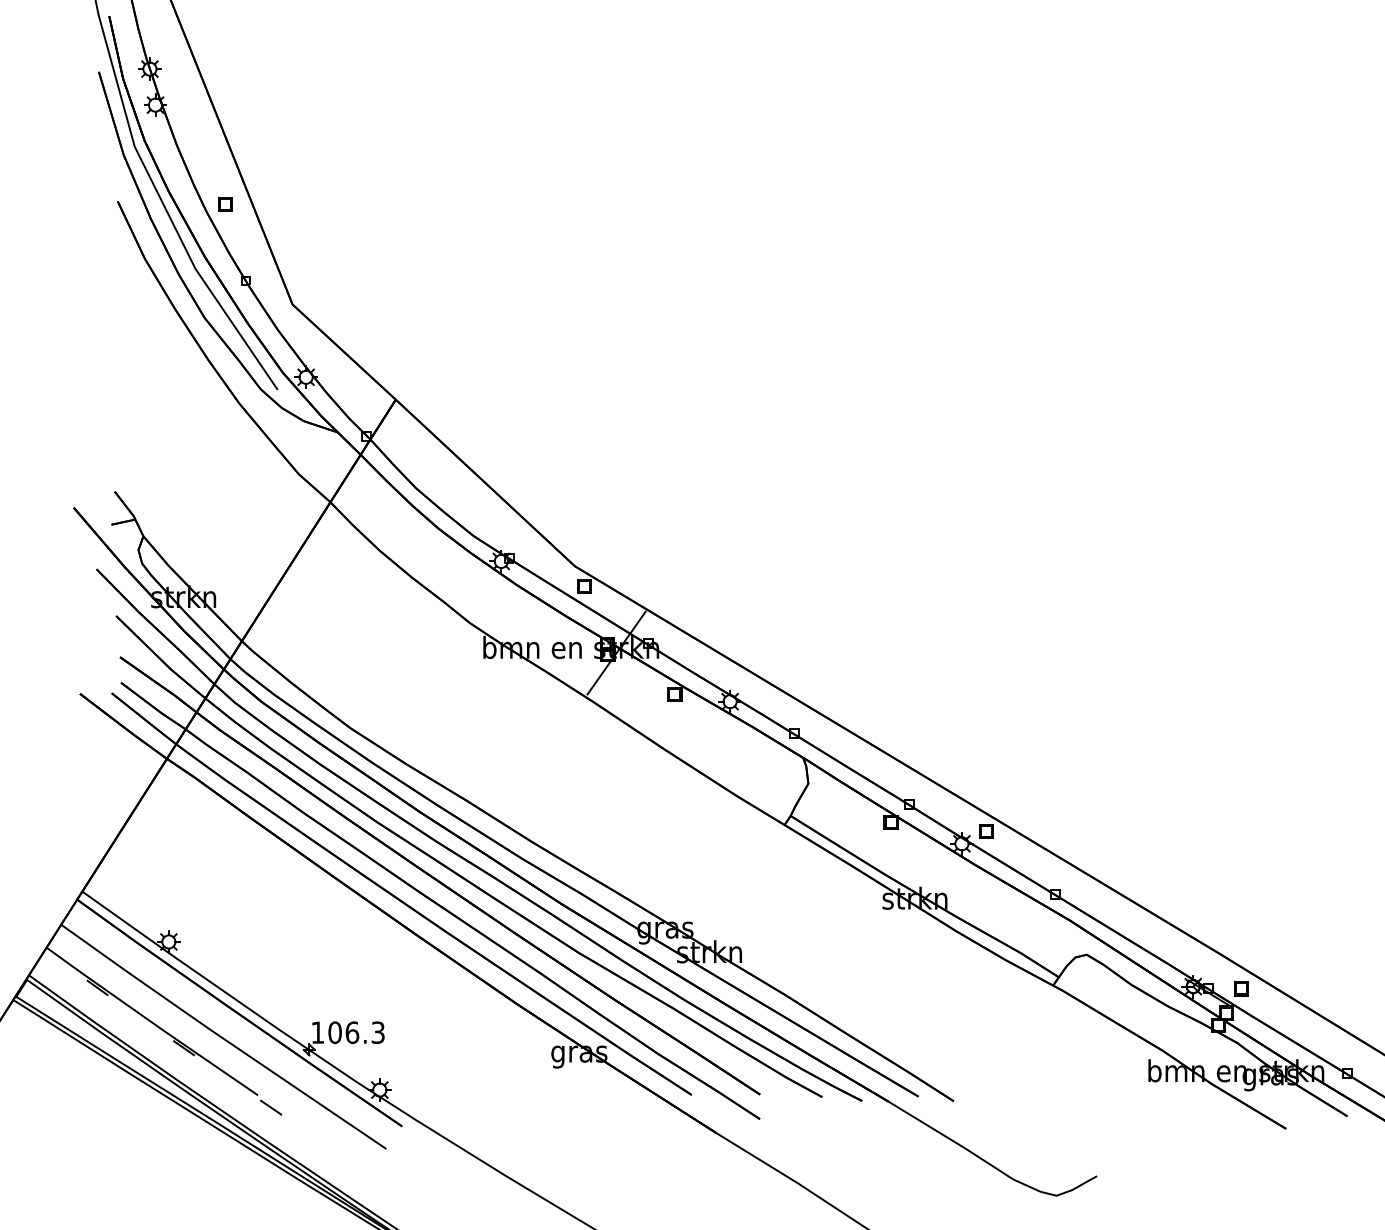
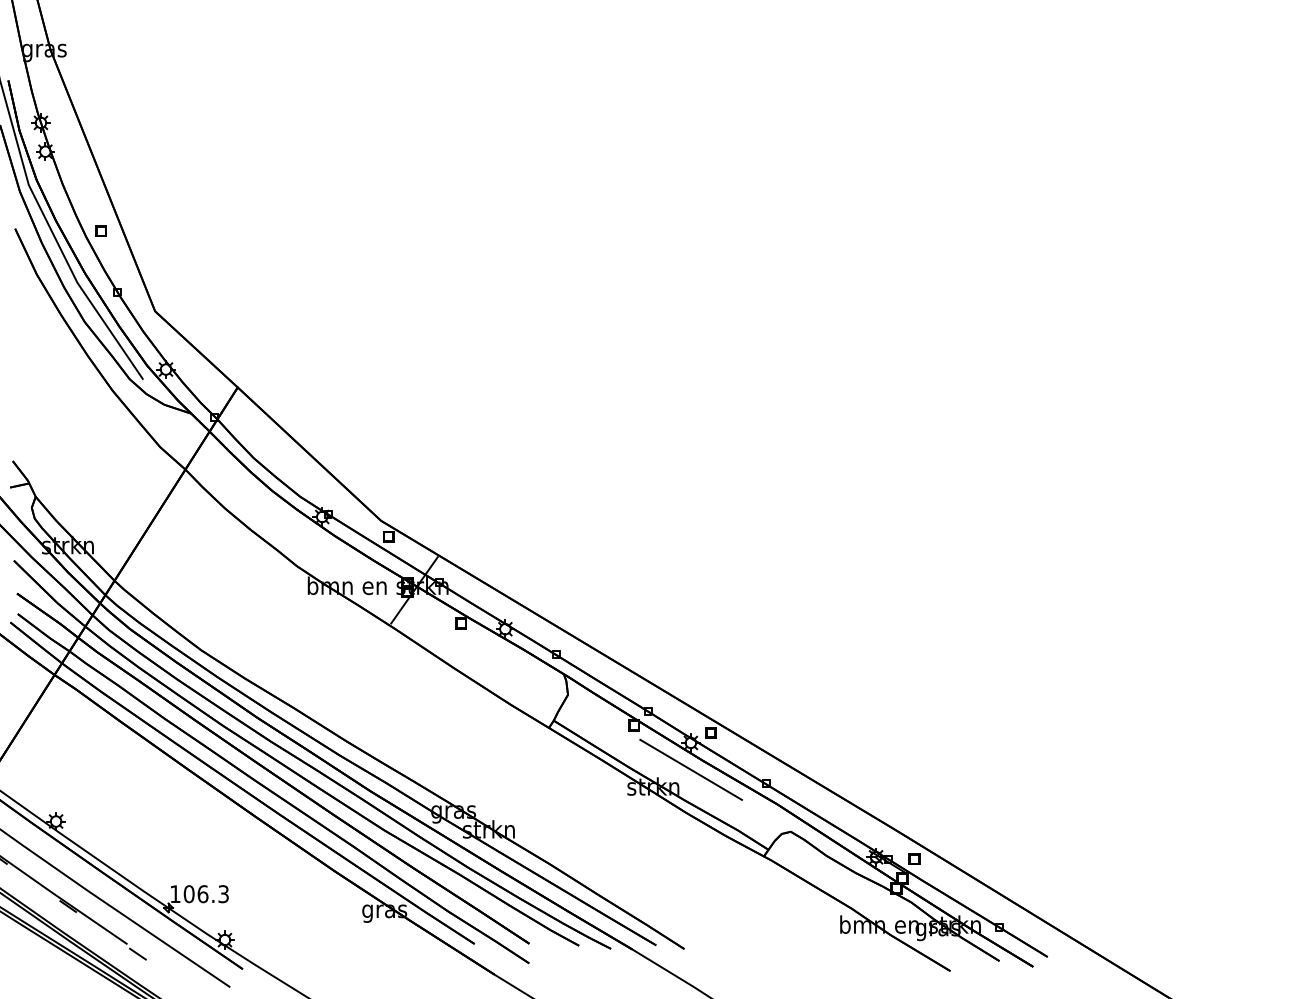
line: (962, 876) -> (691, 769), added

